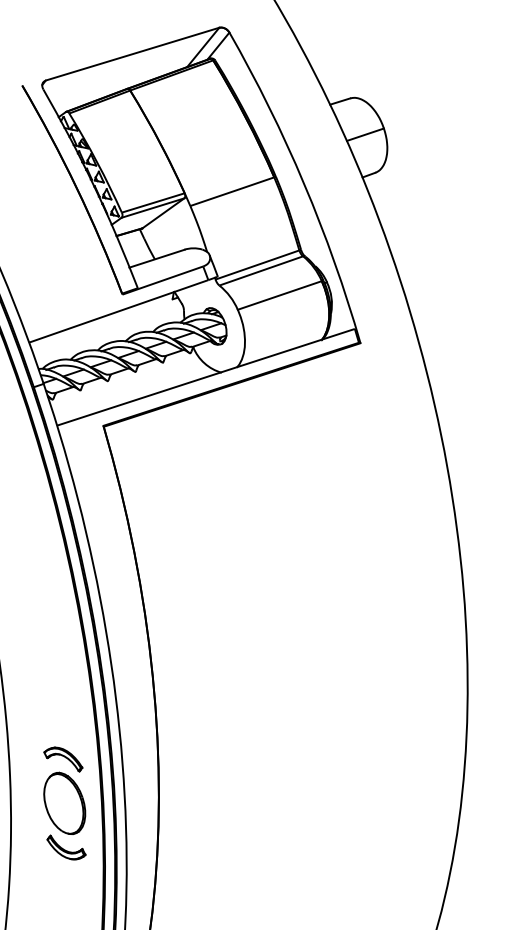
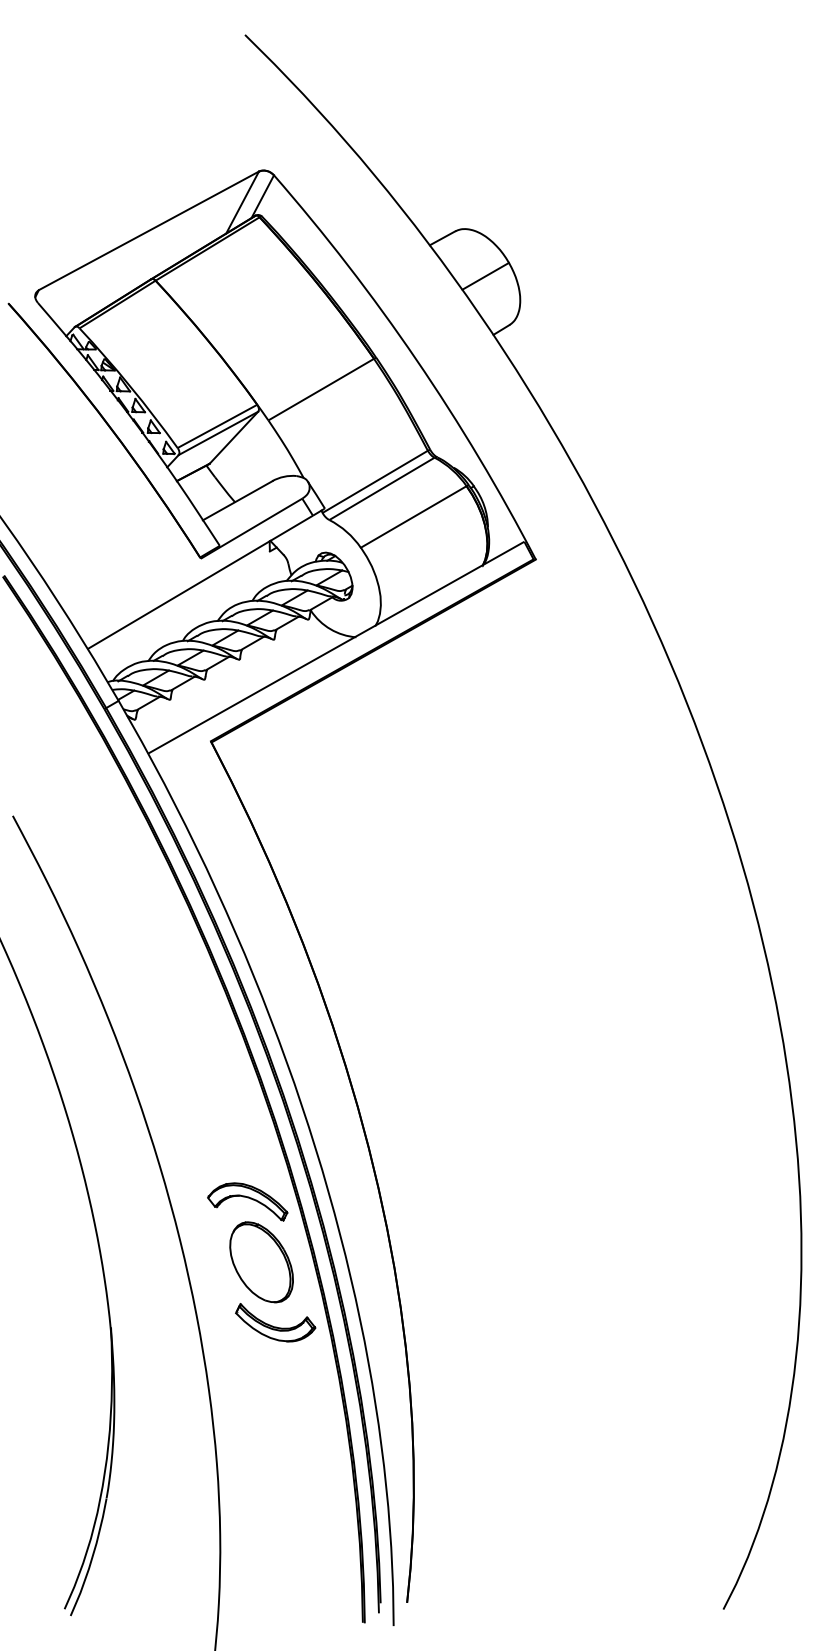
part: (63, 758) -> (247, 1201), size x1.43
part: (66, 848) -> (275, 1322), size x1.43

